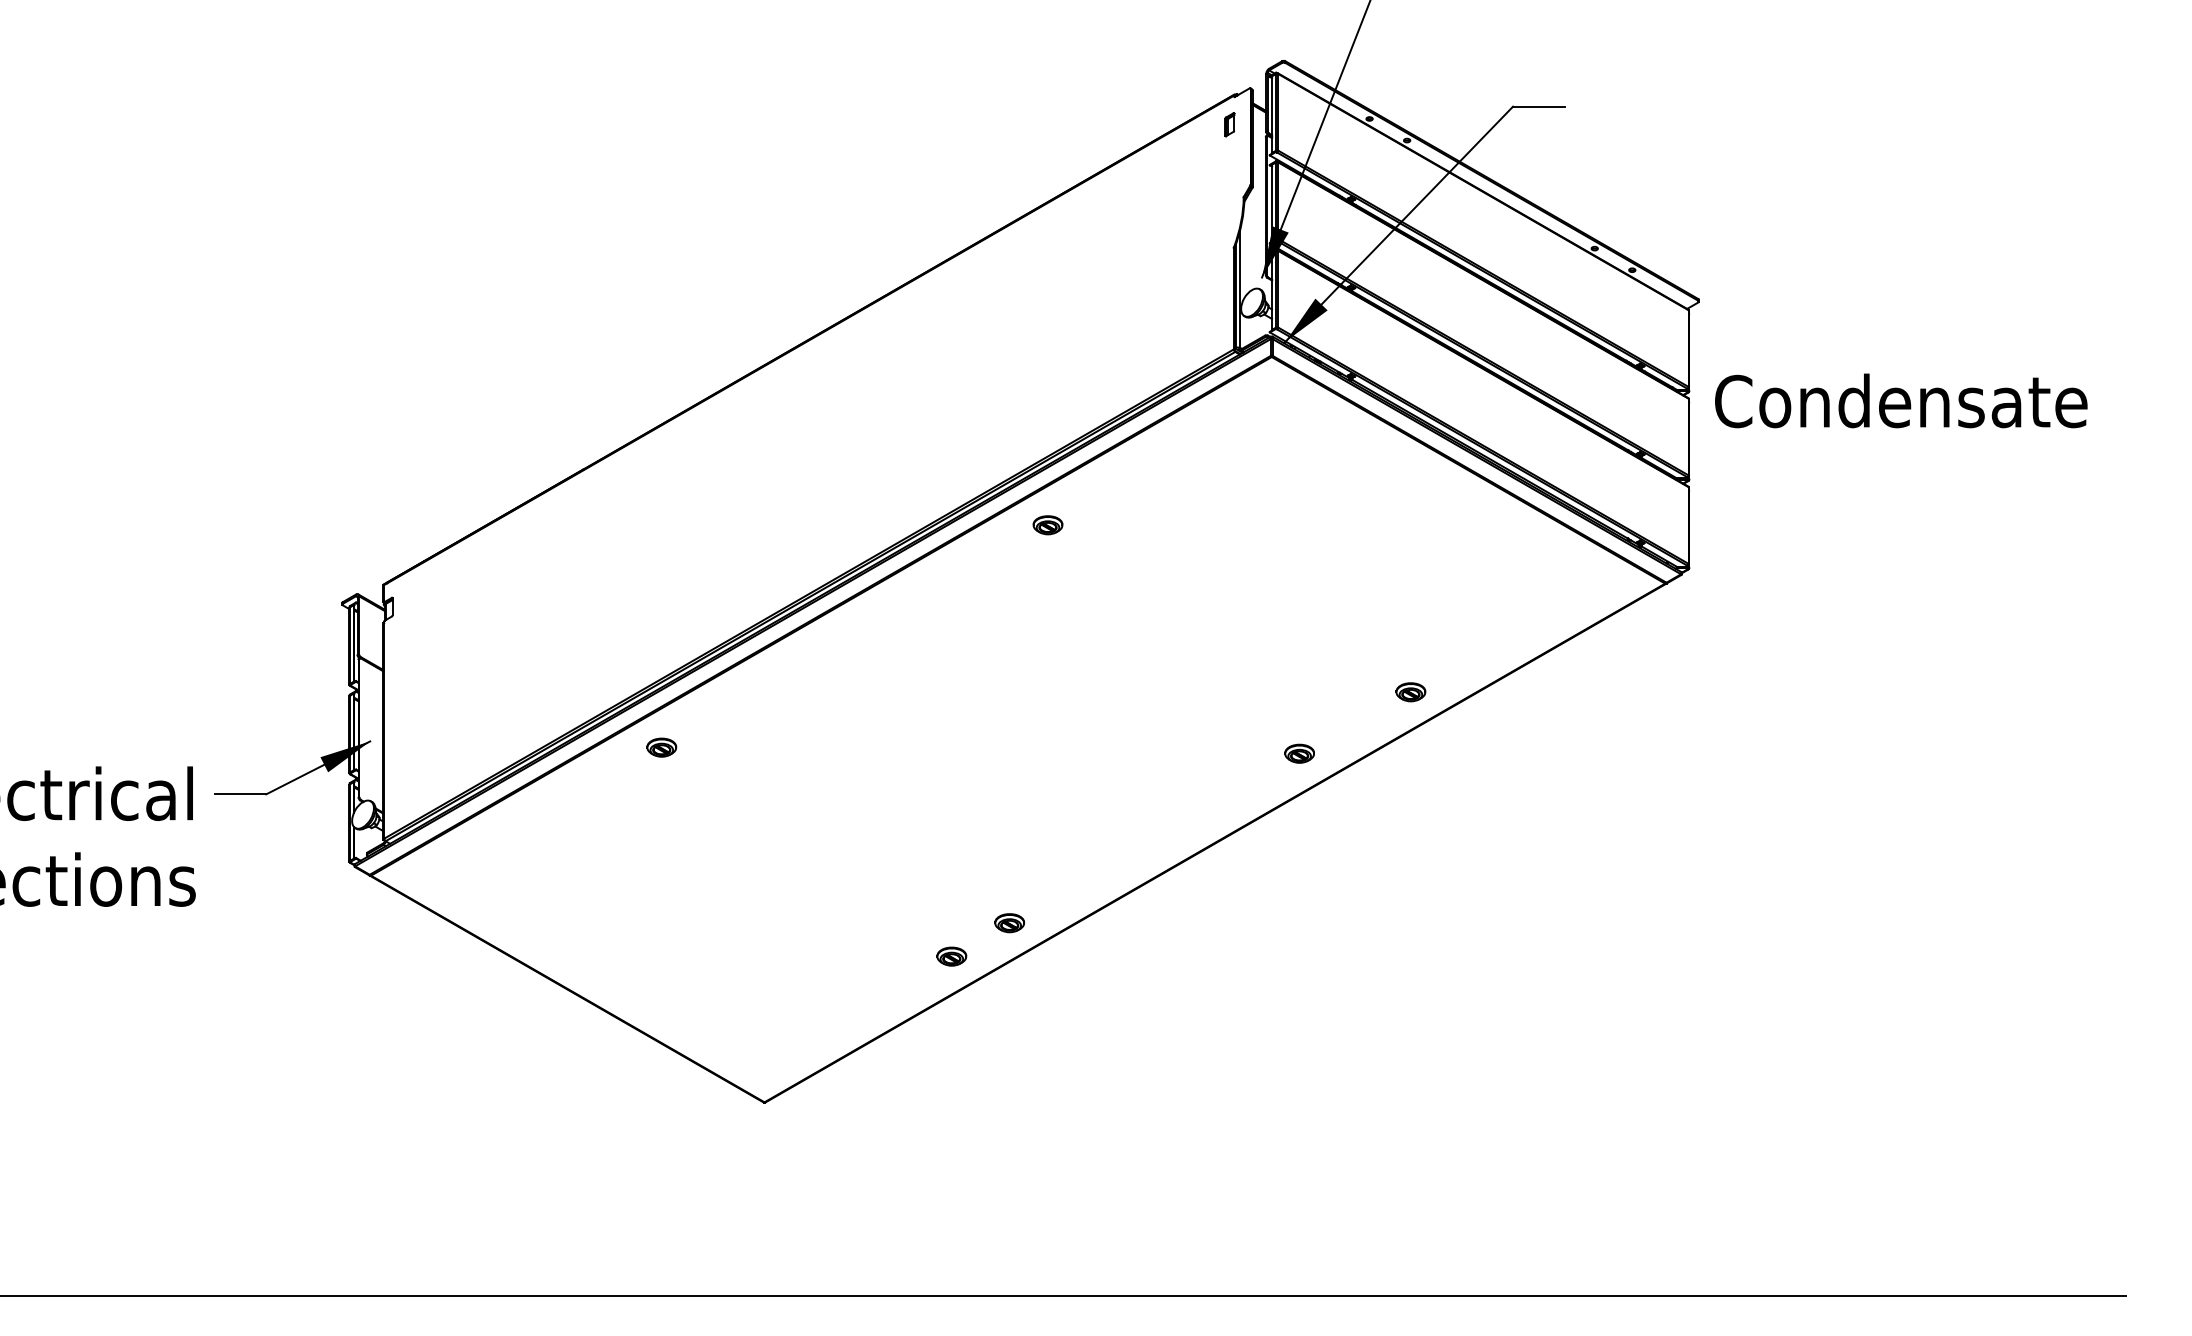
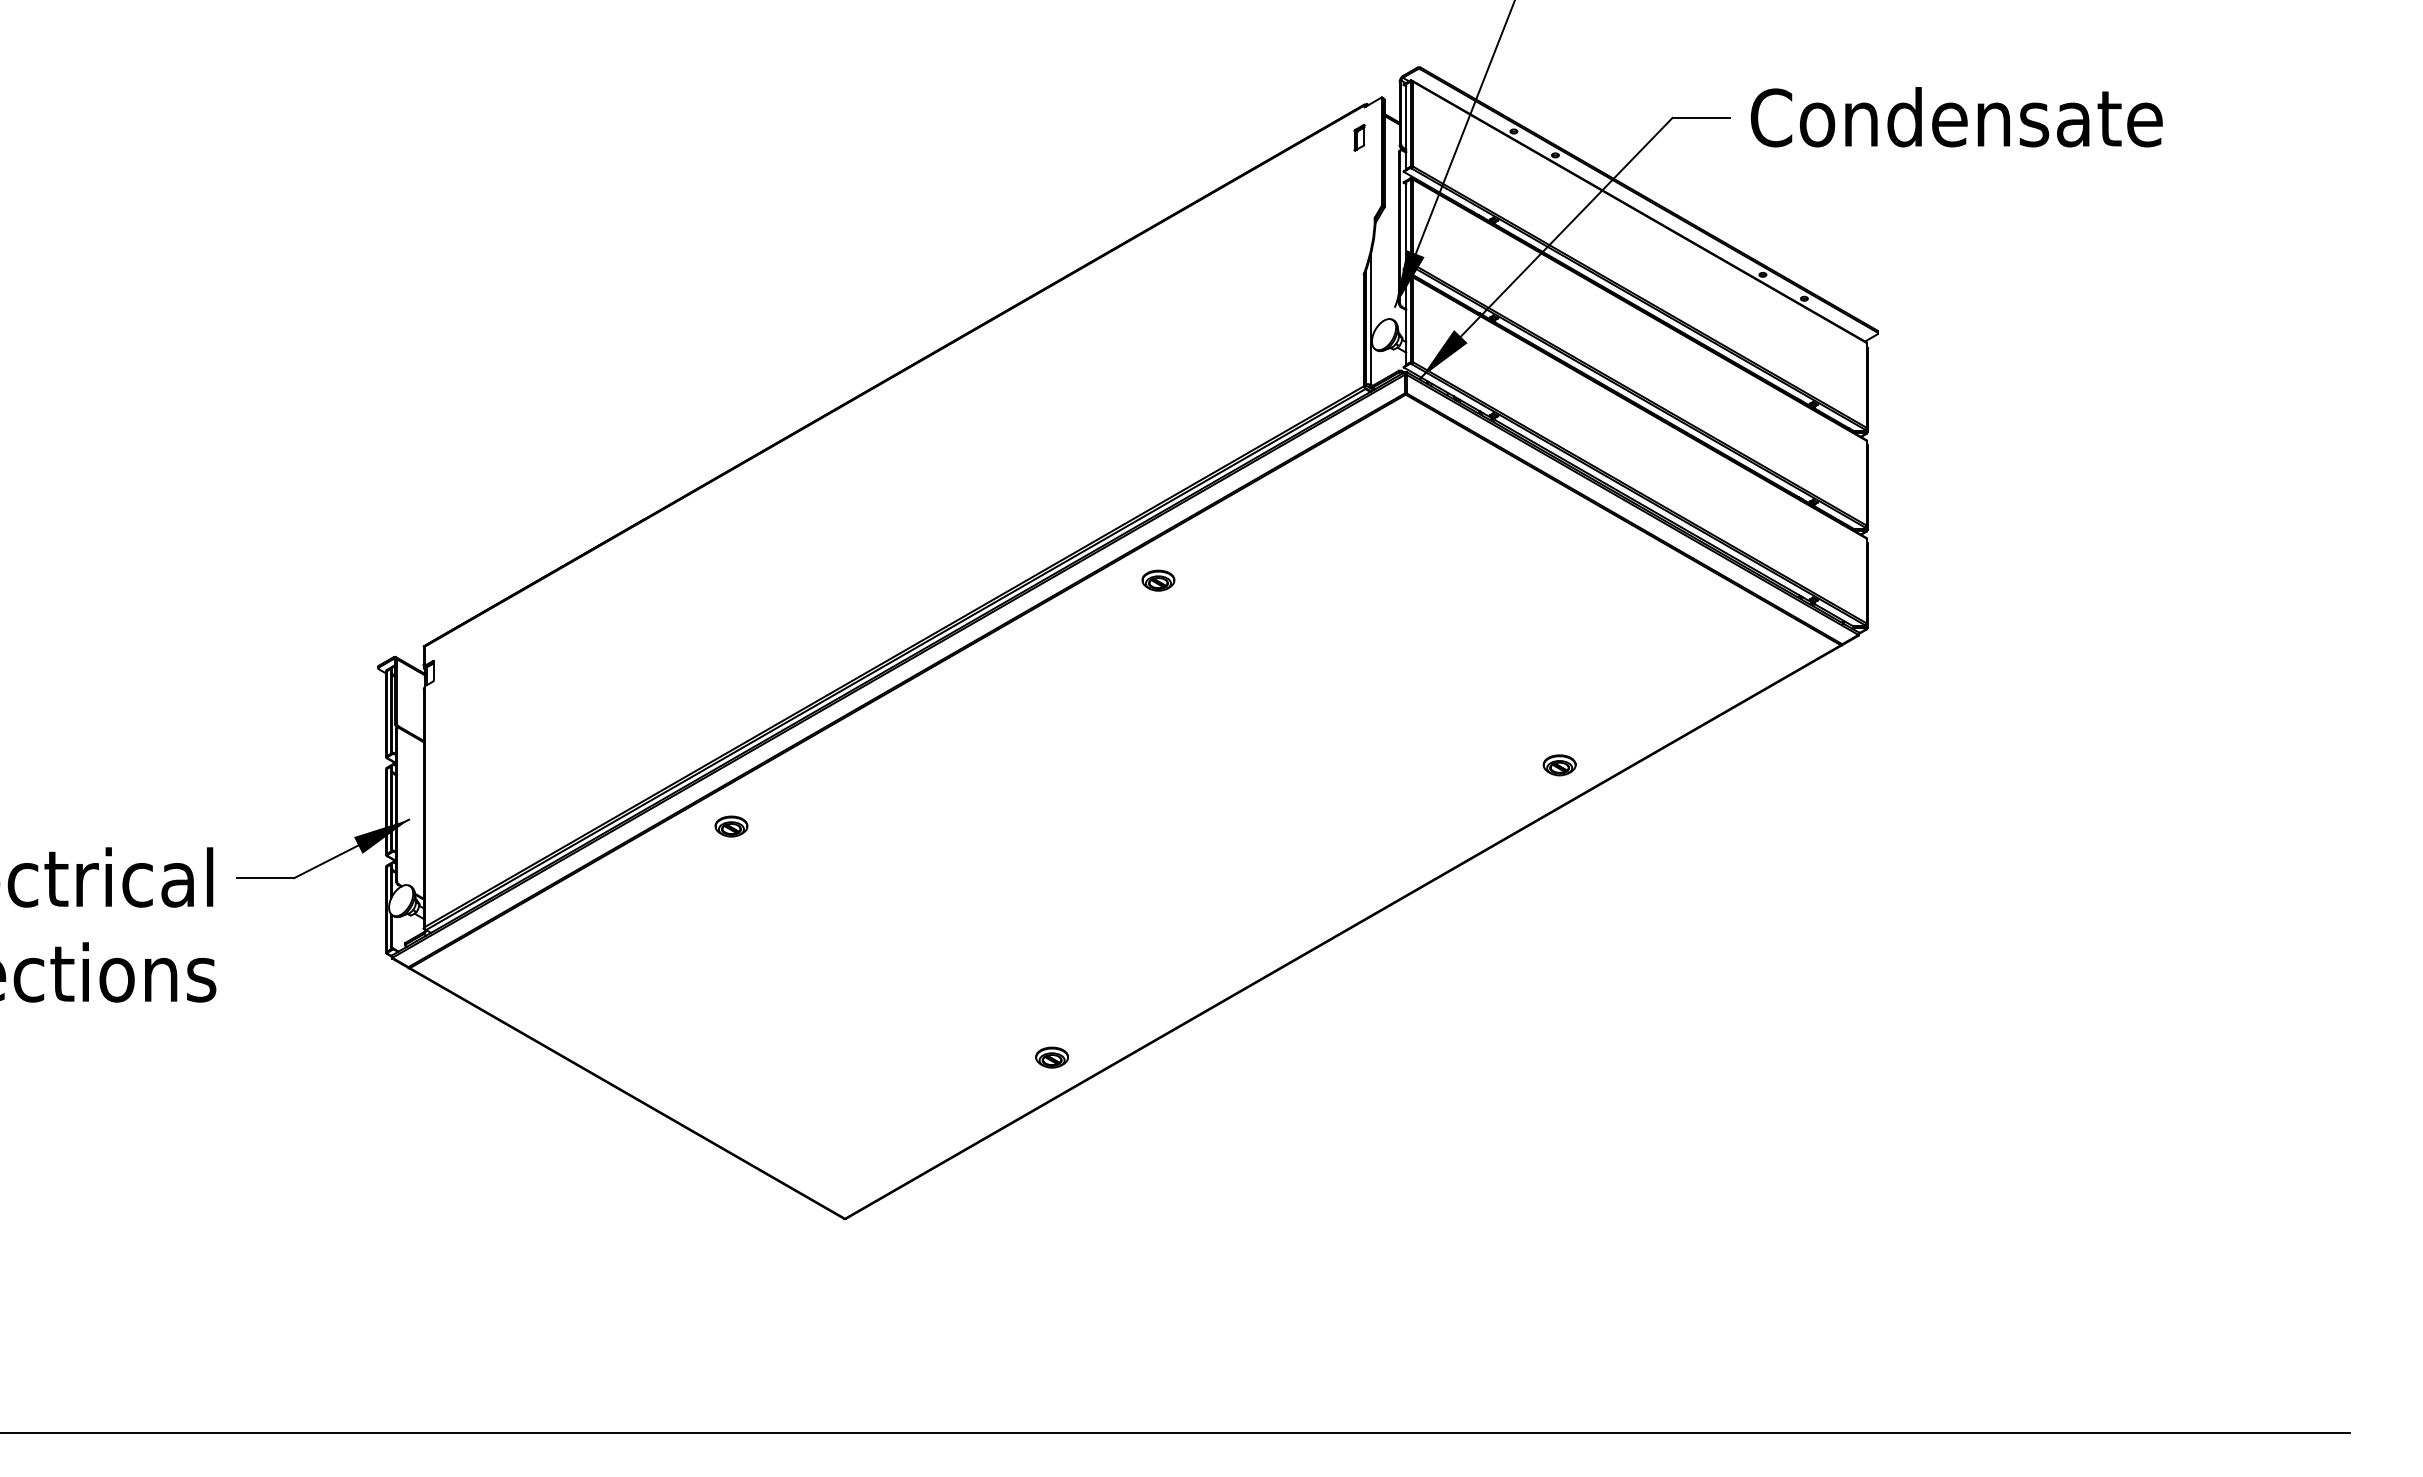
text: (1901, 401) -> (1956, 117), moved
part: (1299, 753) -> (1436, 833), removed
part: (1009, 923) -> (1115, 1020), removed

